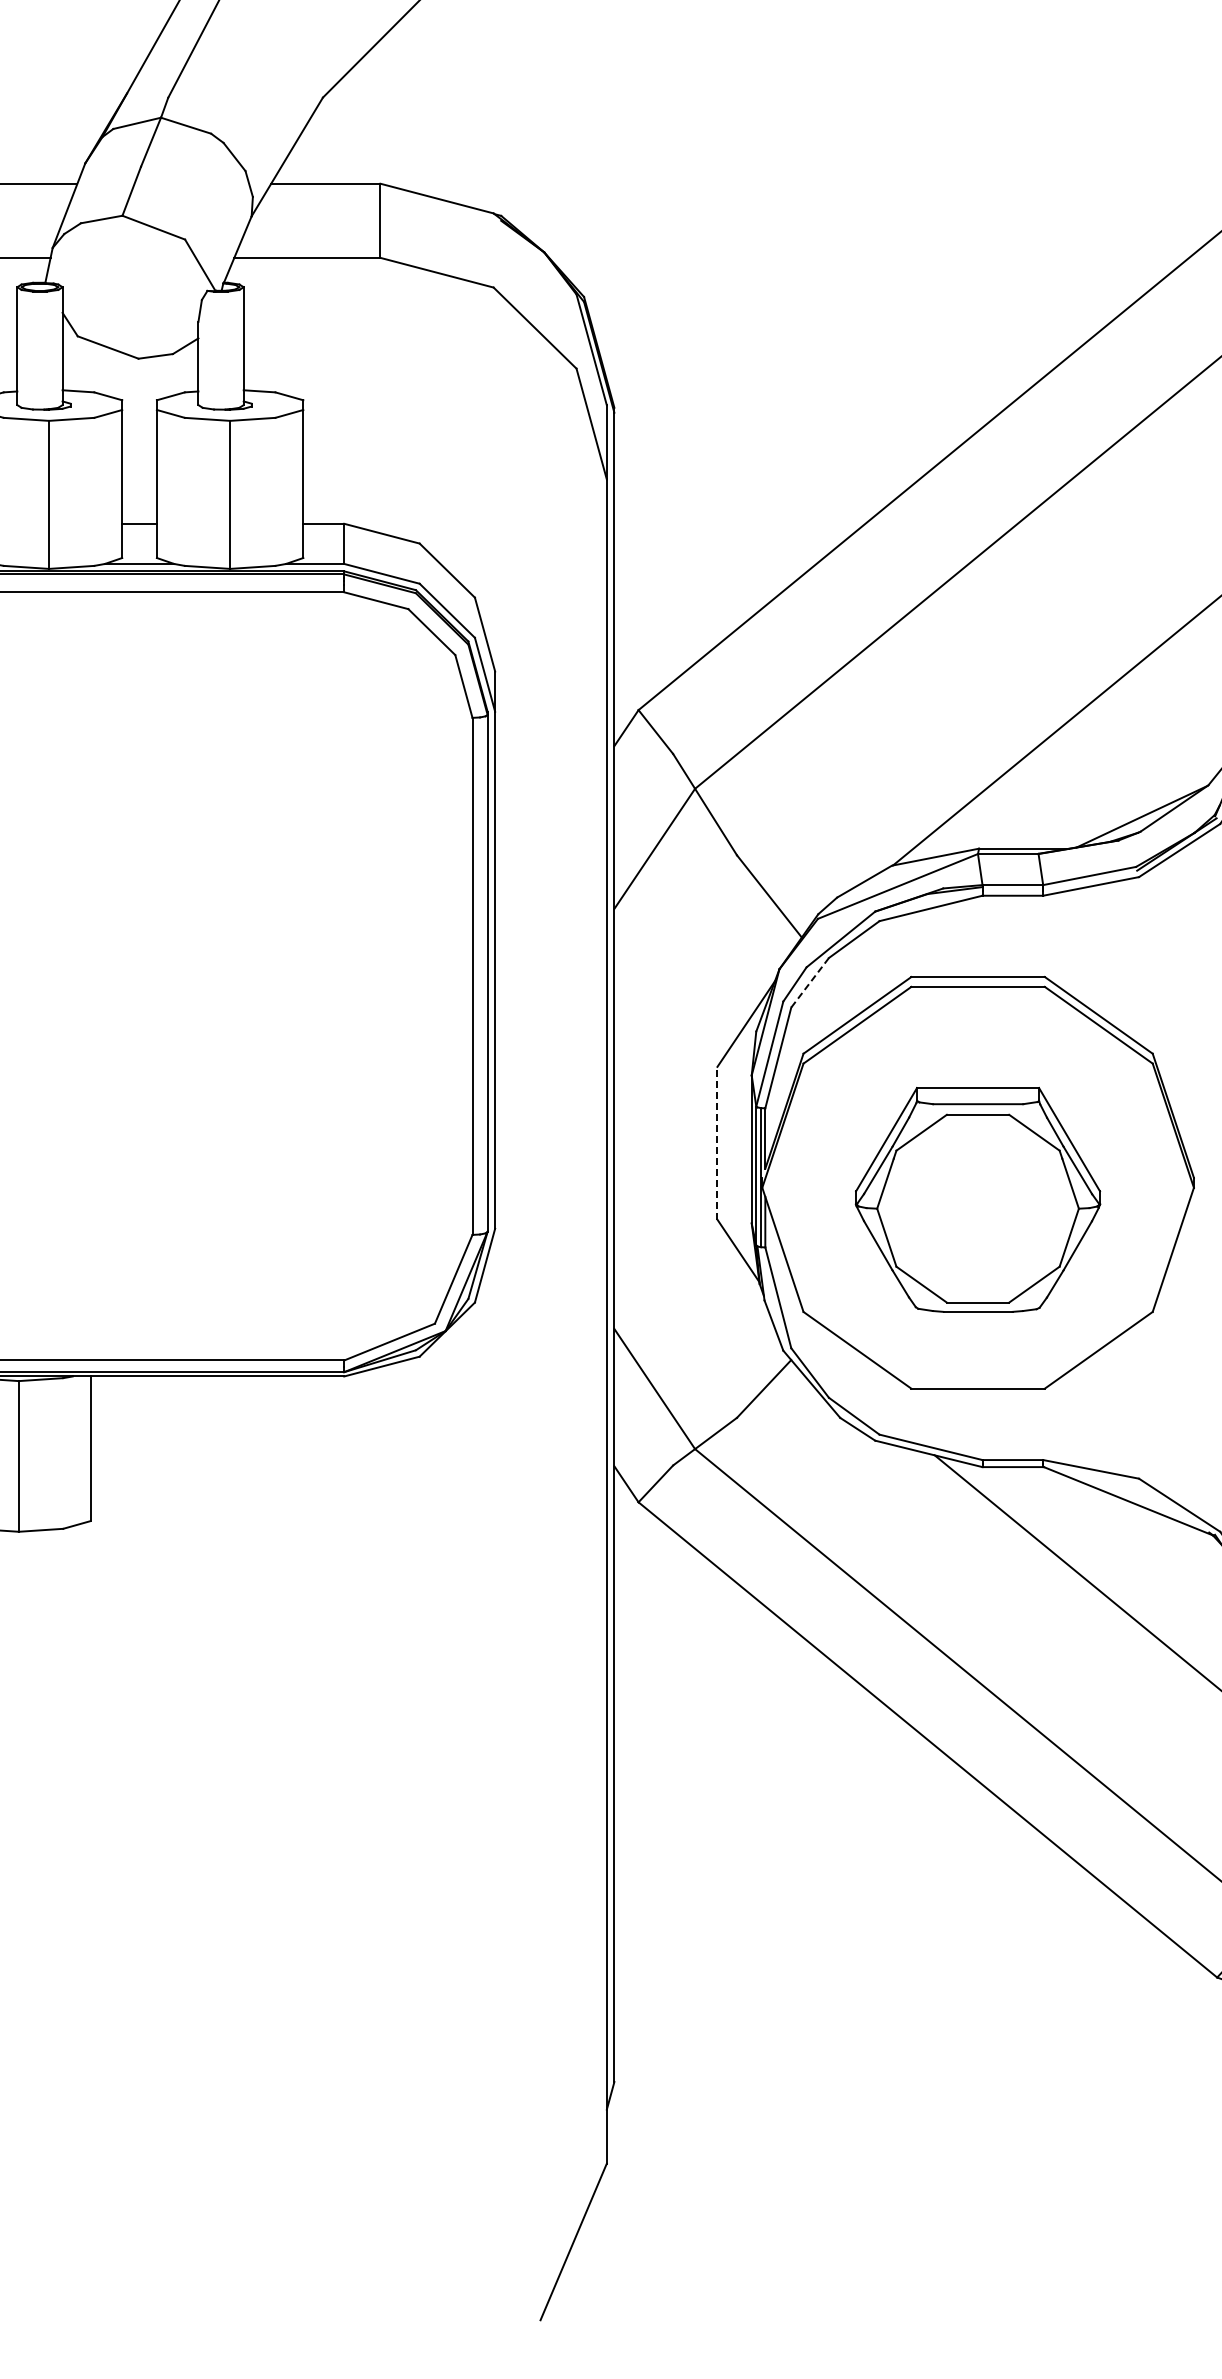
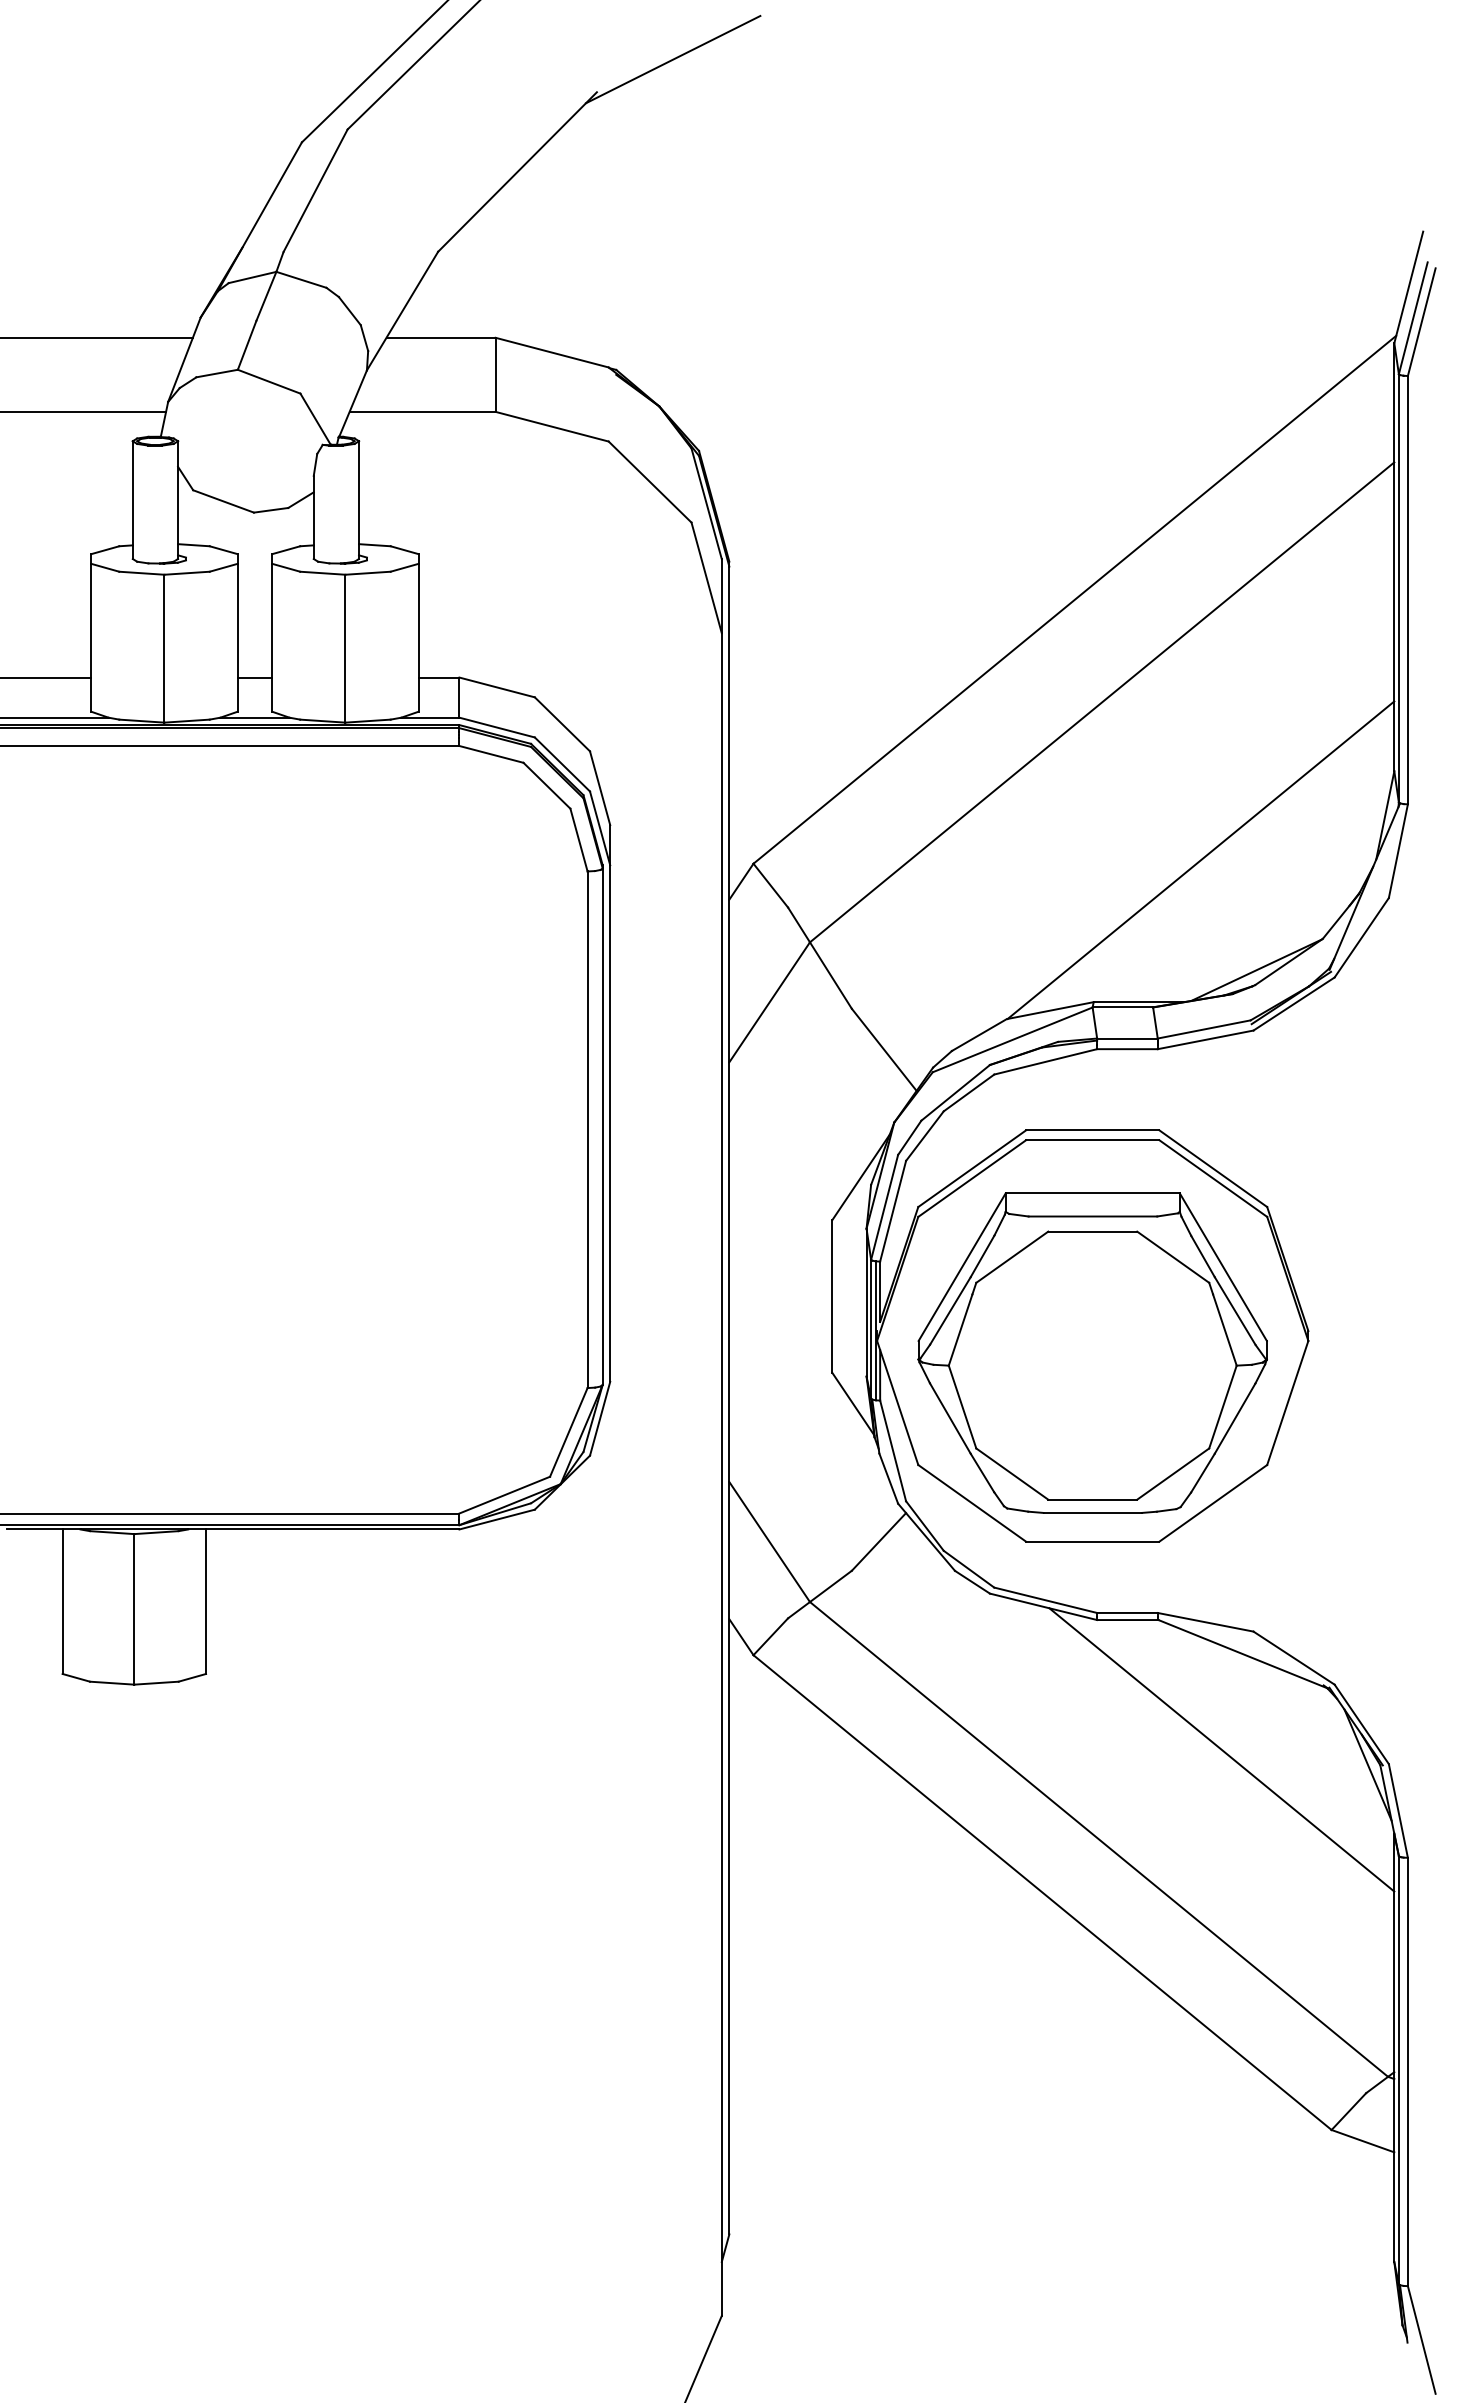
line: (809, 983) -> (924, 1136), dashed -> solid
line: (717, 1143) -> (832, 1296), dashed -> solid
part: (977, 1199) -> (1092, 1352), size x1.43

